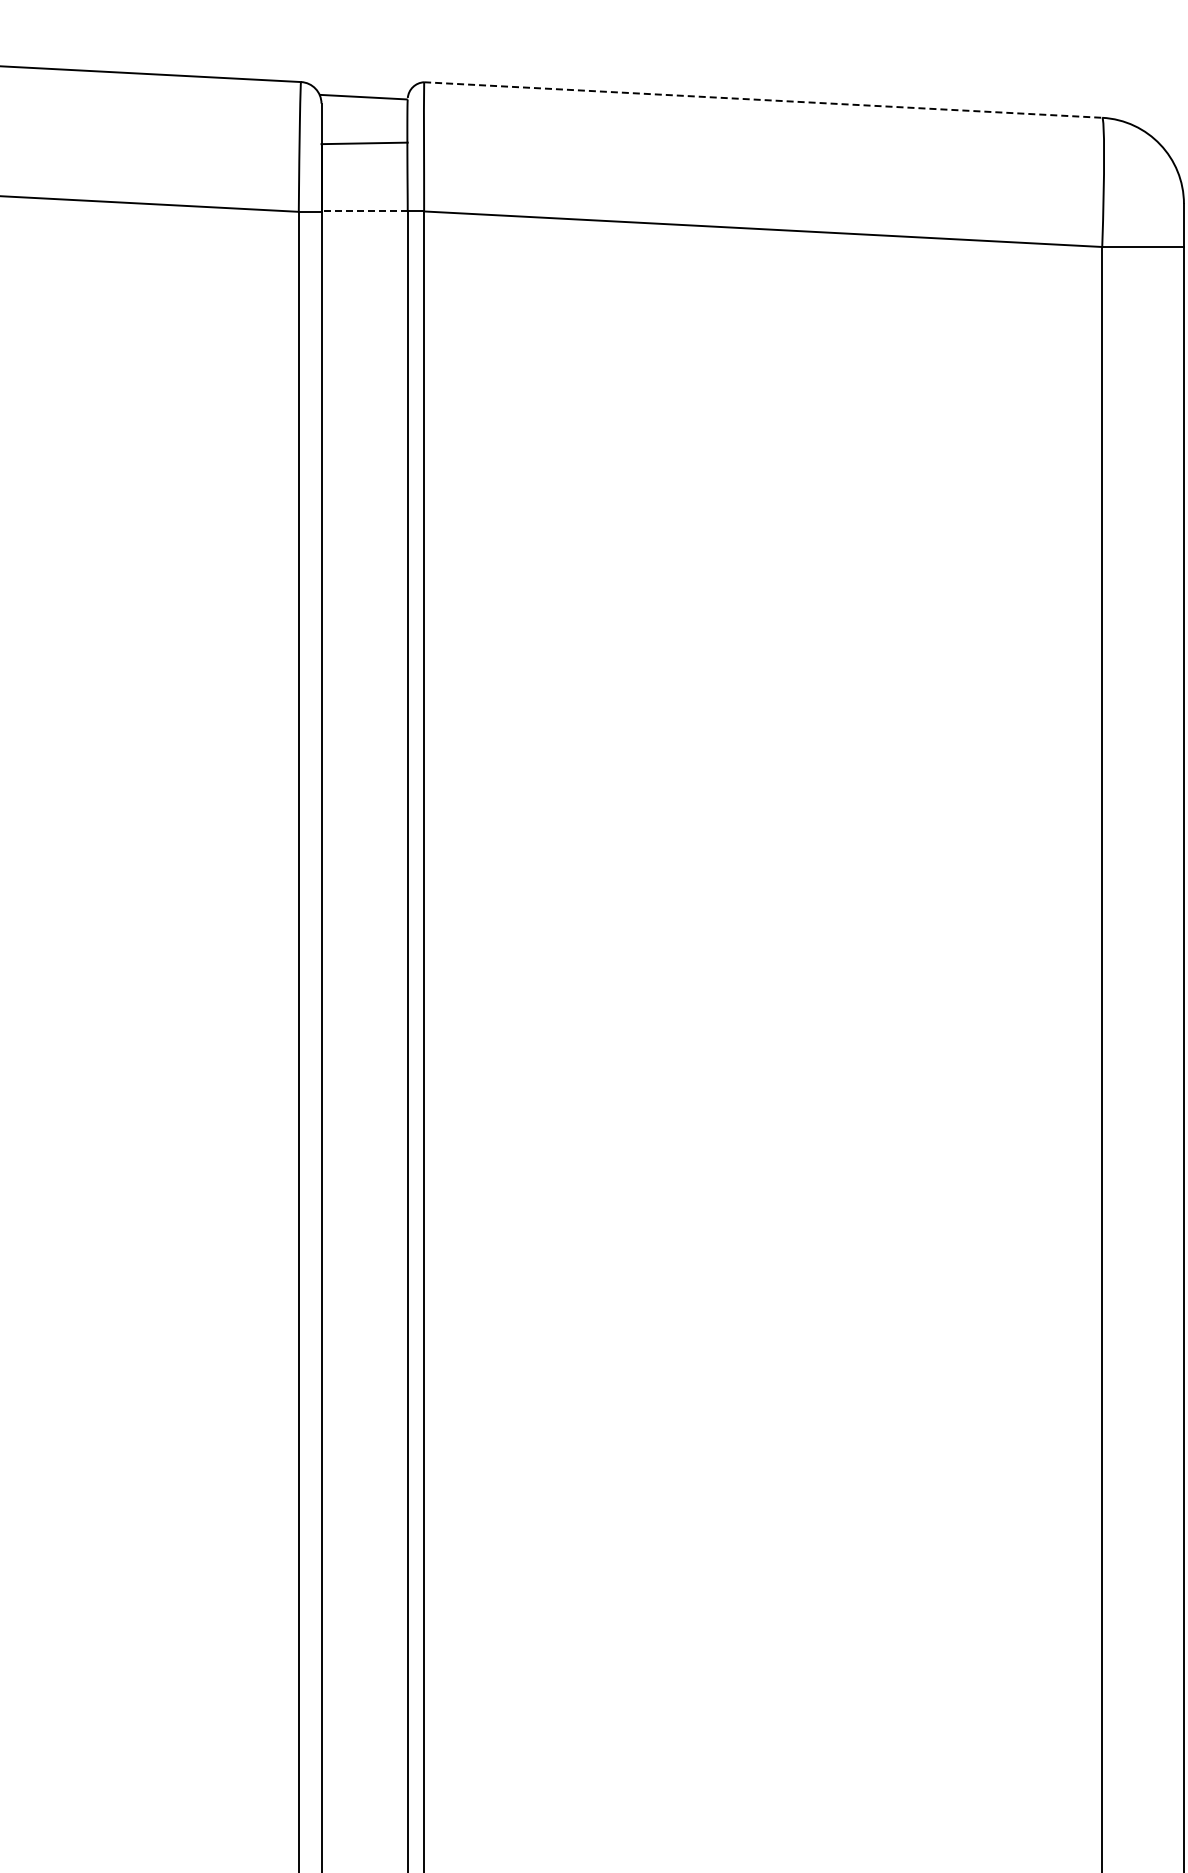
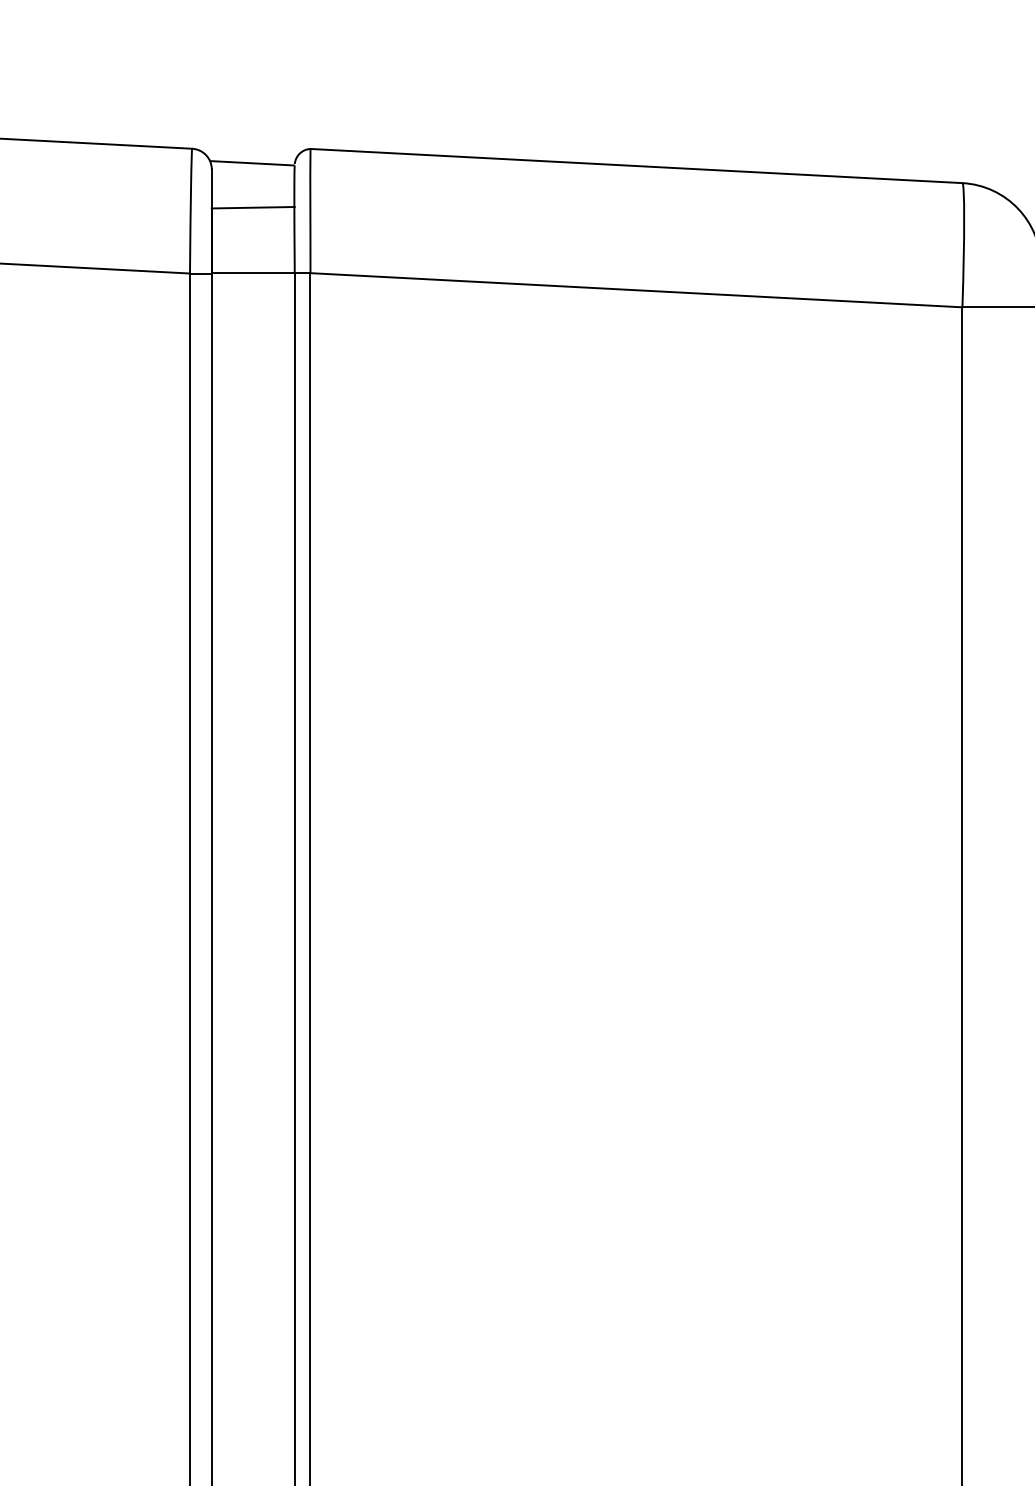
line: (763, 100) -> (636, 166), dashed -> solid
line: (364, 211) -> (253, 273), dashed -> solid

